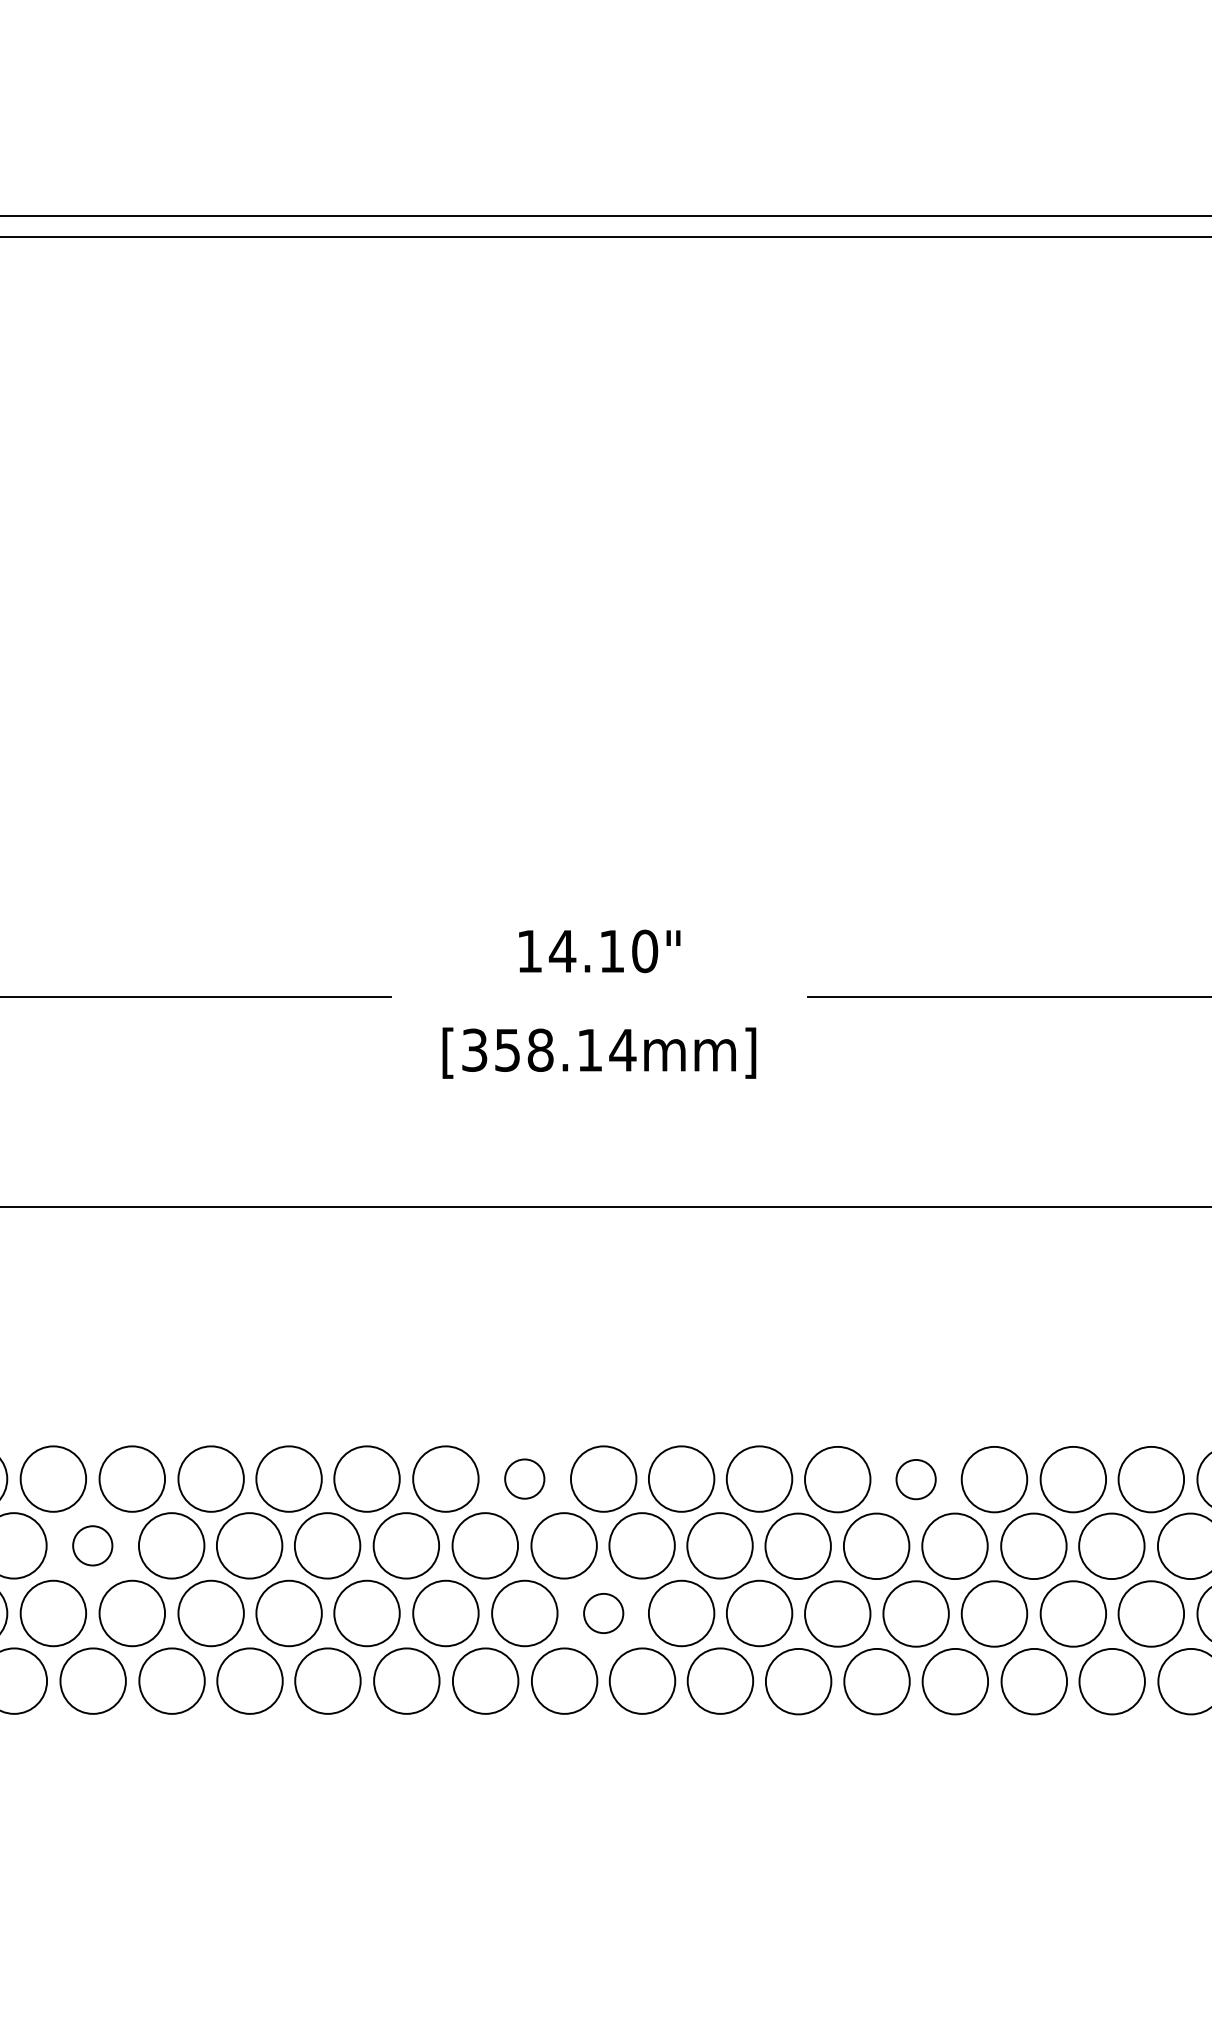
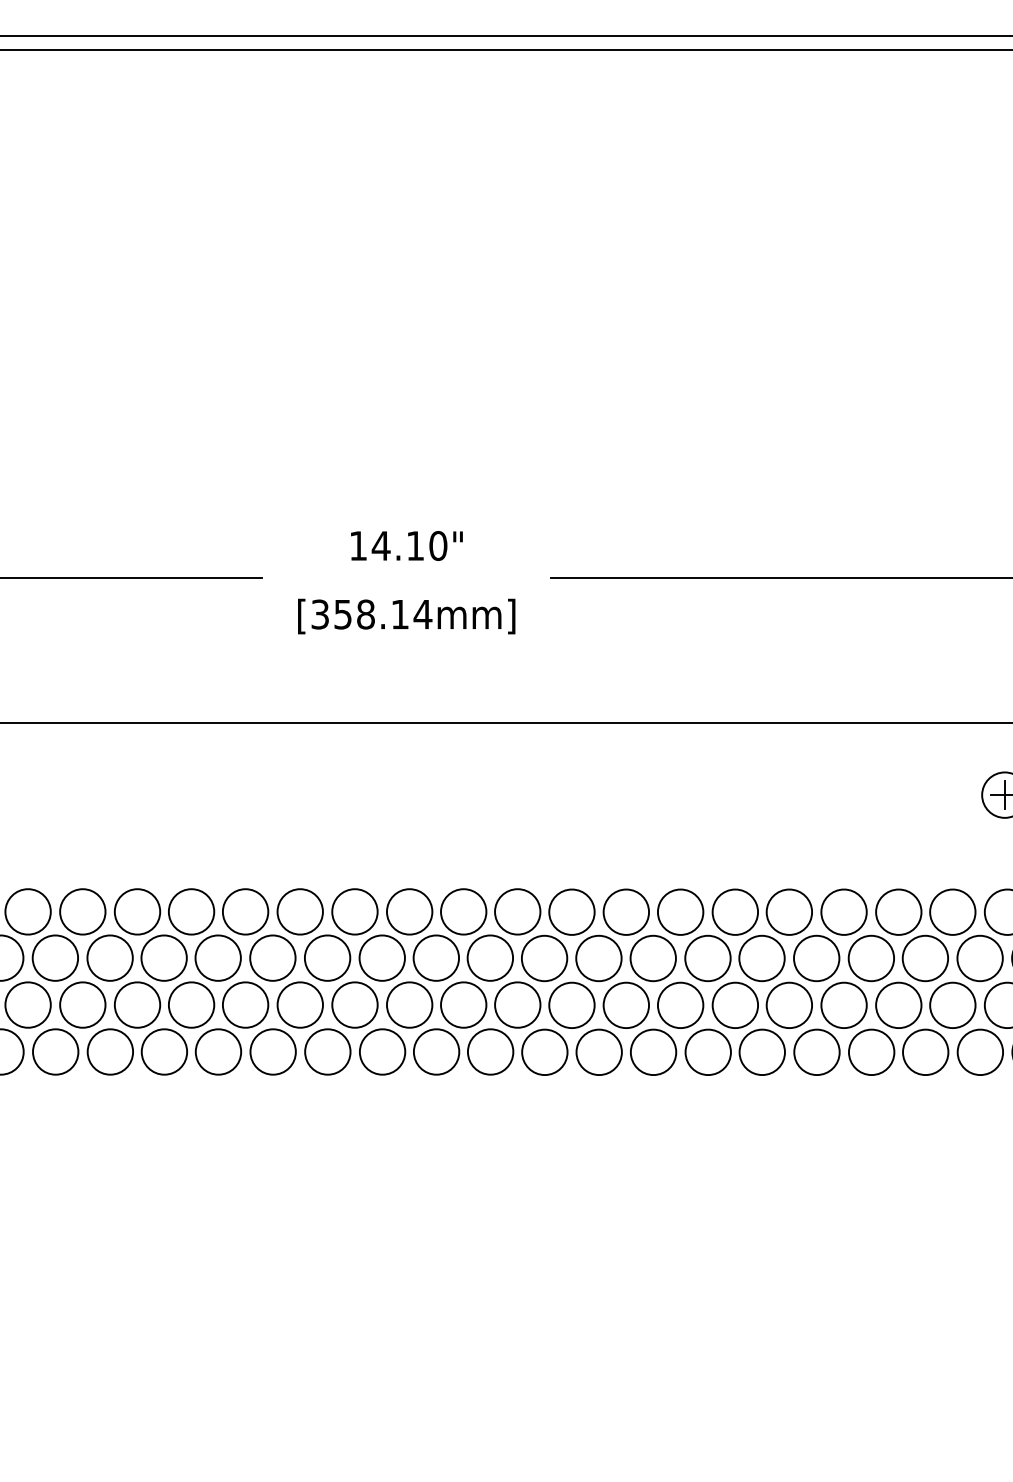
circle: (524, 1478) -> (354, 911), size x1.67
circle: (916, 1478) -> (626, 911), size x1.67
circle: (92, 1544) -> (55, 957), size x1.67
circle: (603, 1612) -> (409, 1004), size x1.67

